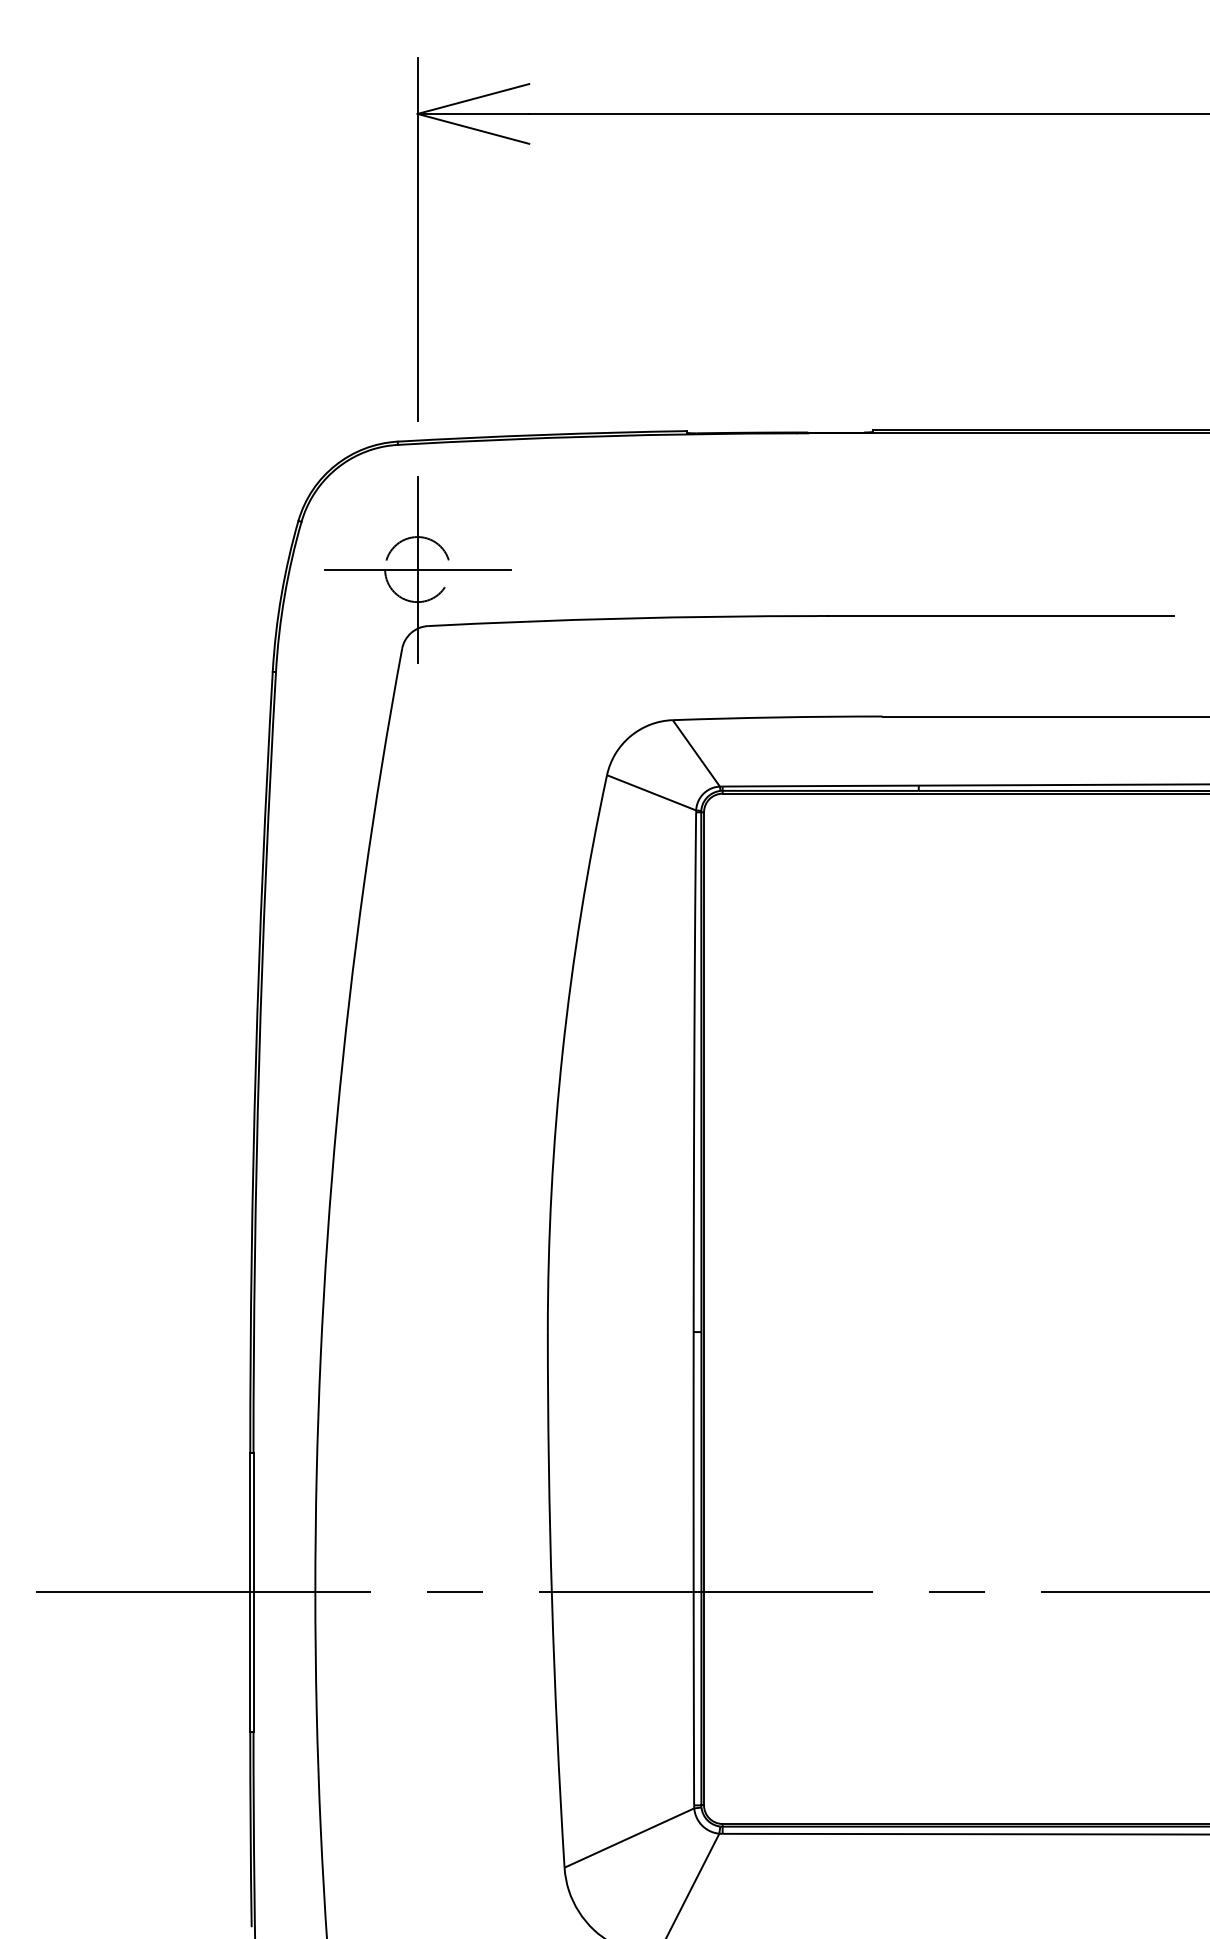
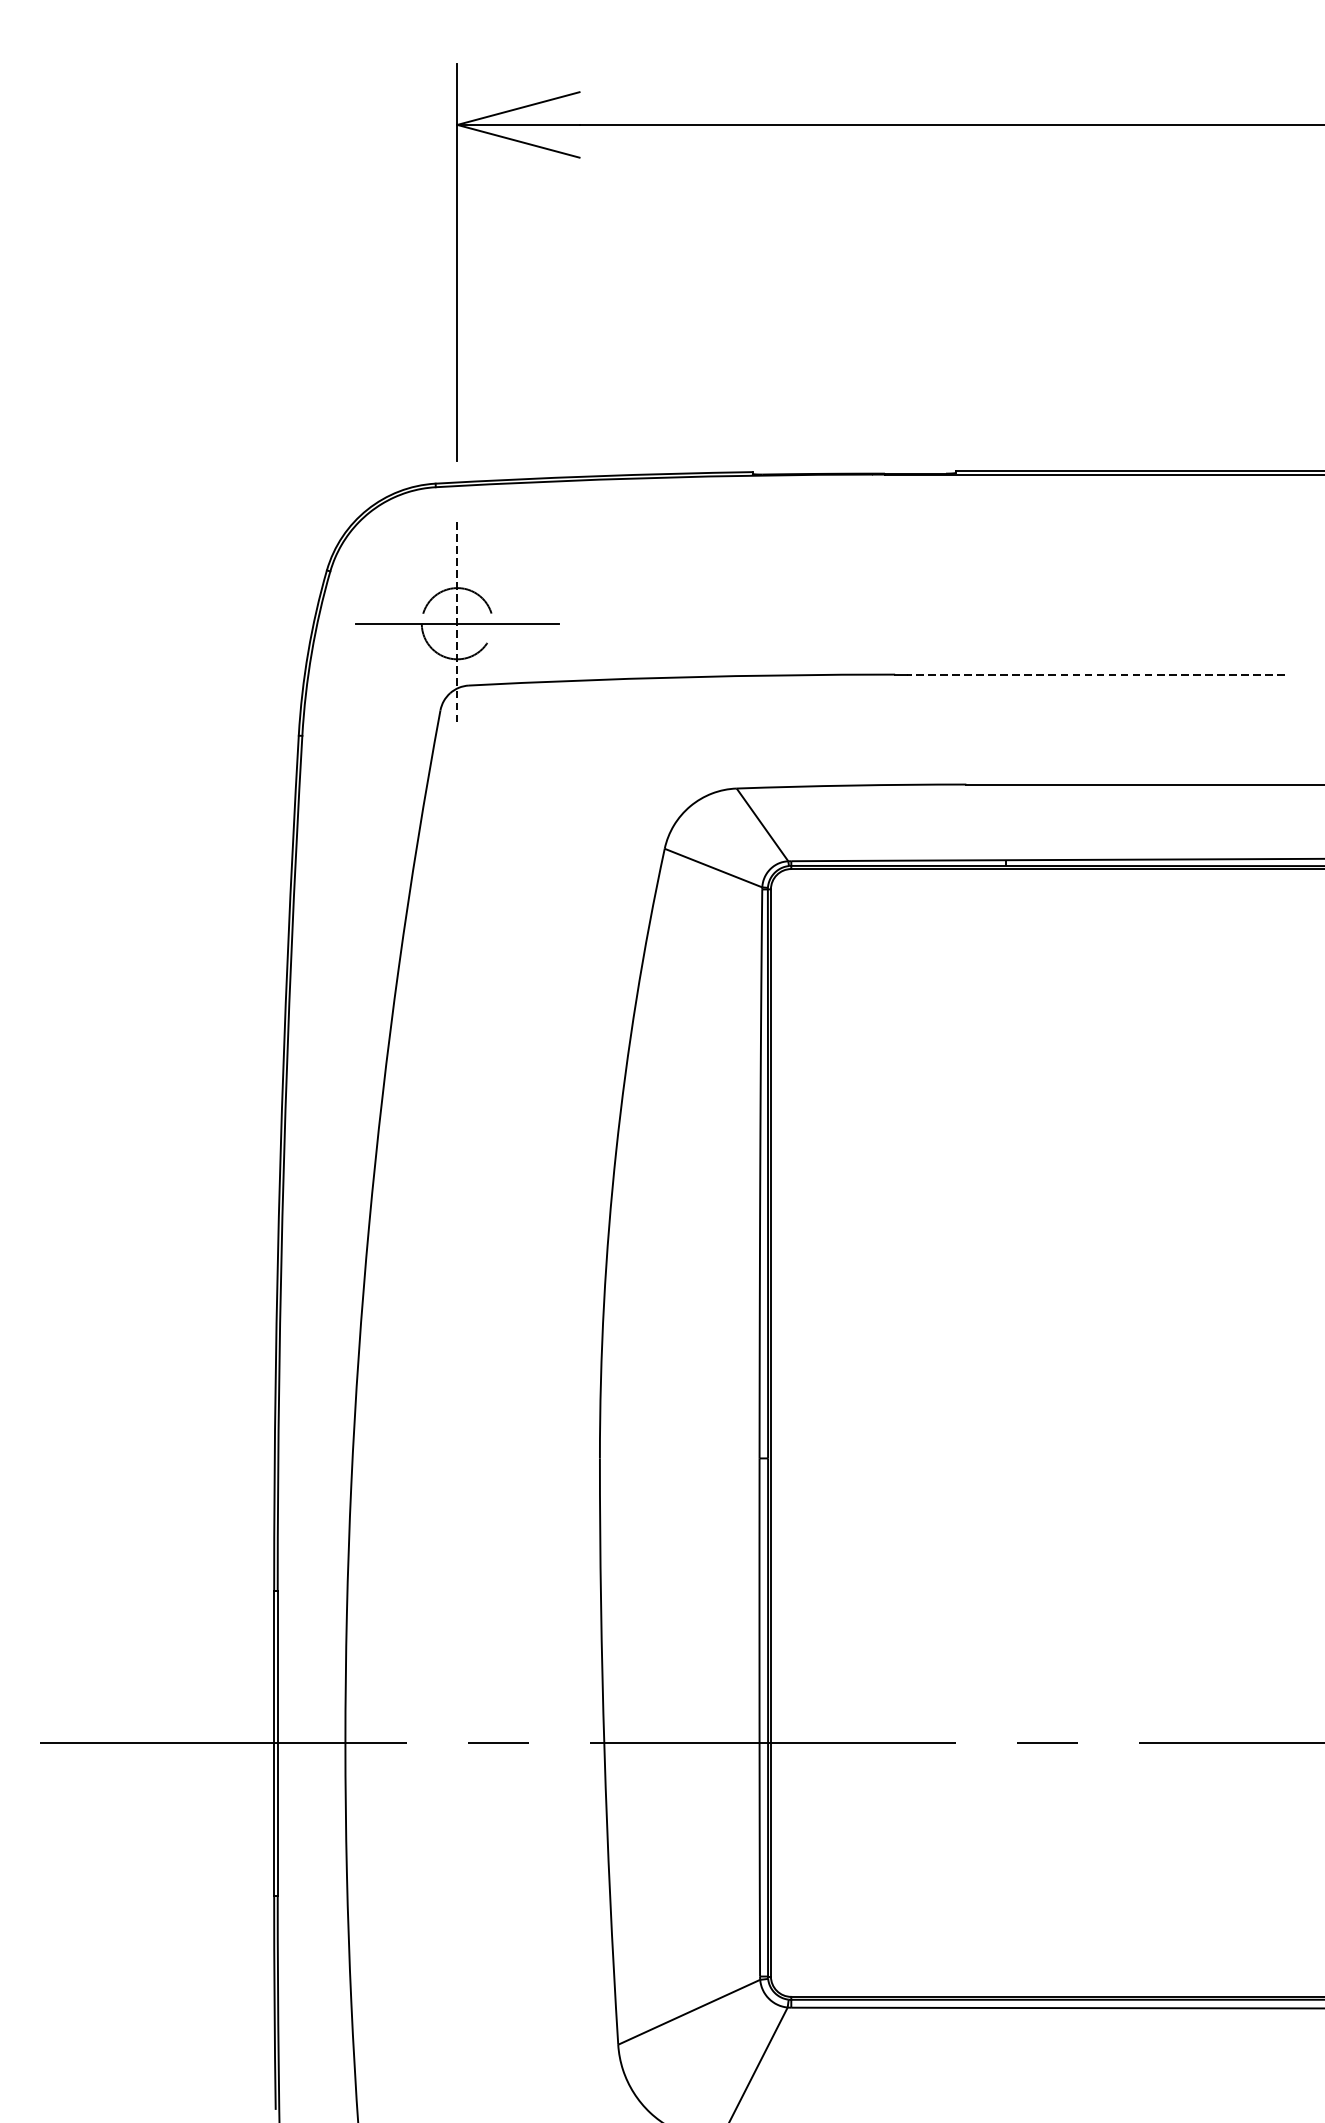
line: (417, 569) -> (457, 623), solid -> dashed
line: (1000, 616) -> (1095, 675), solid -> dashed

